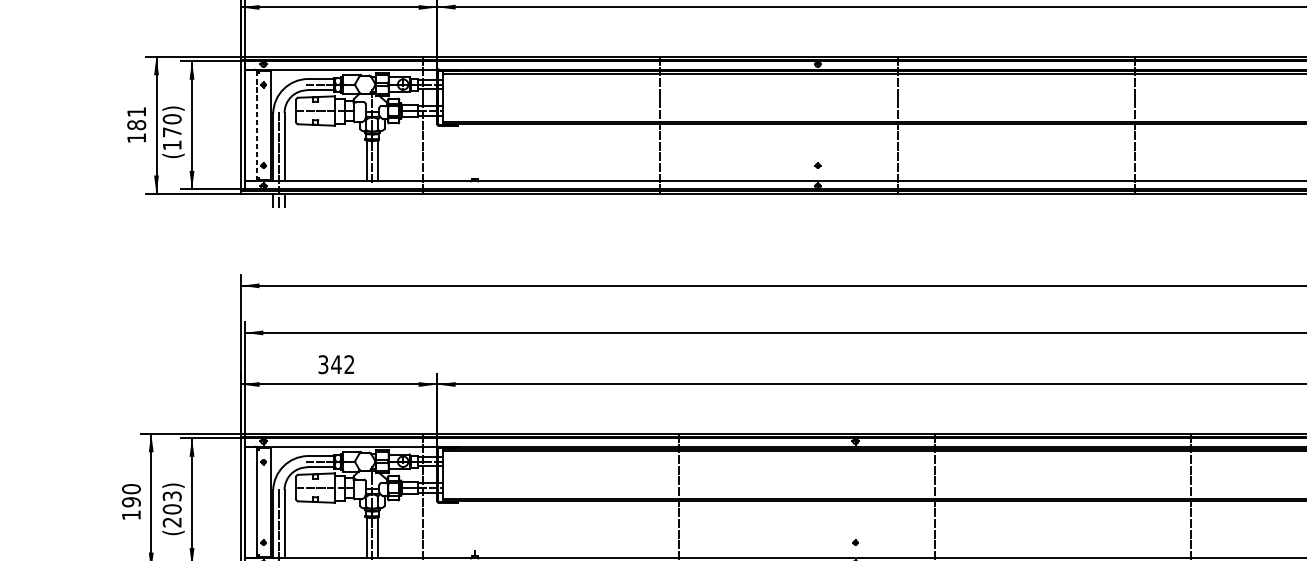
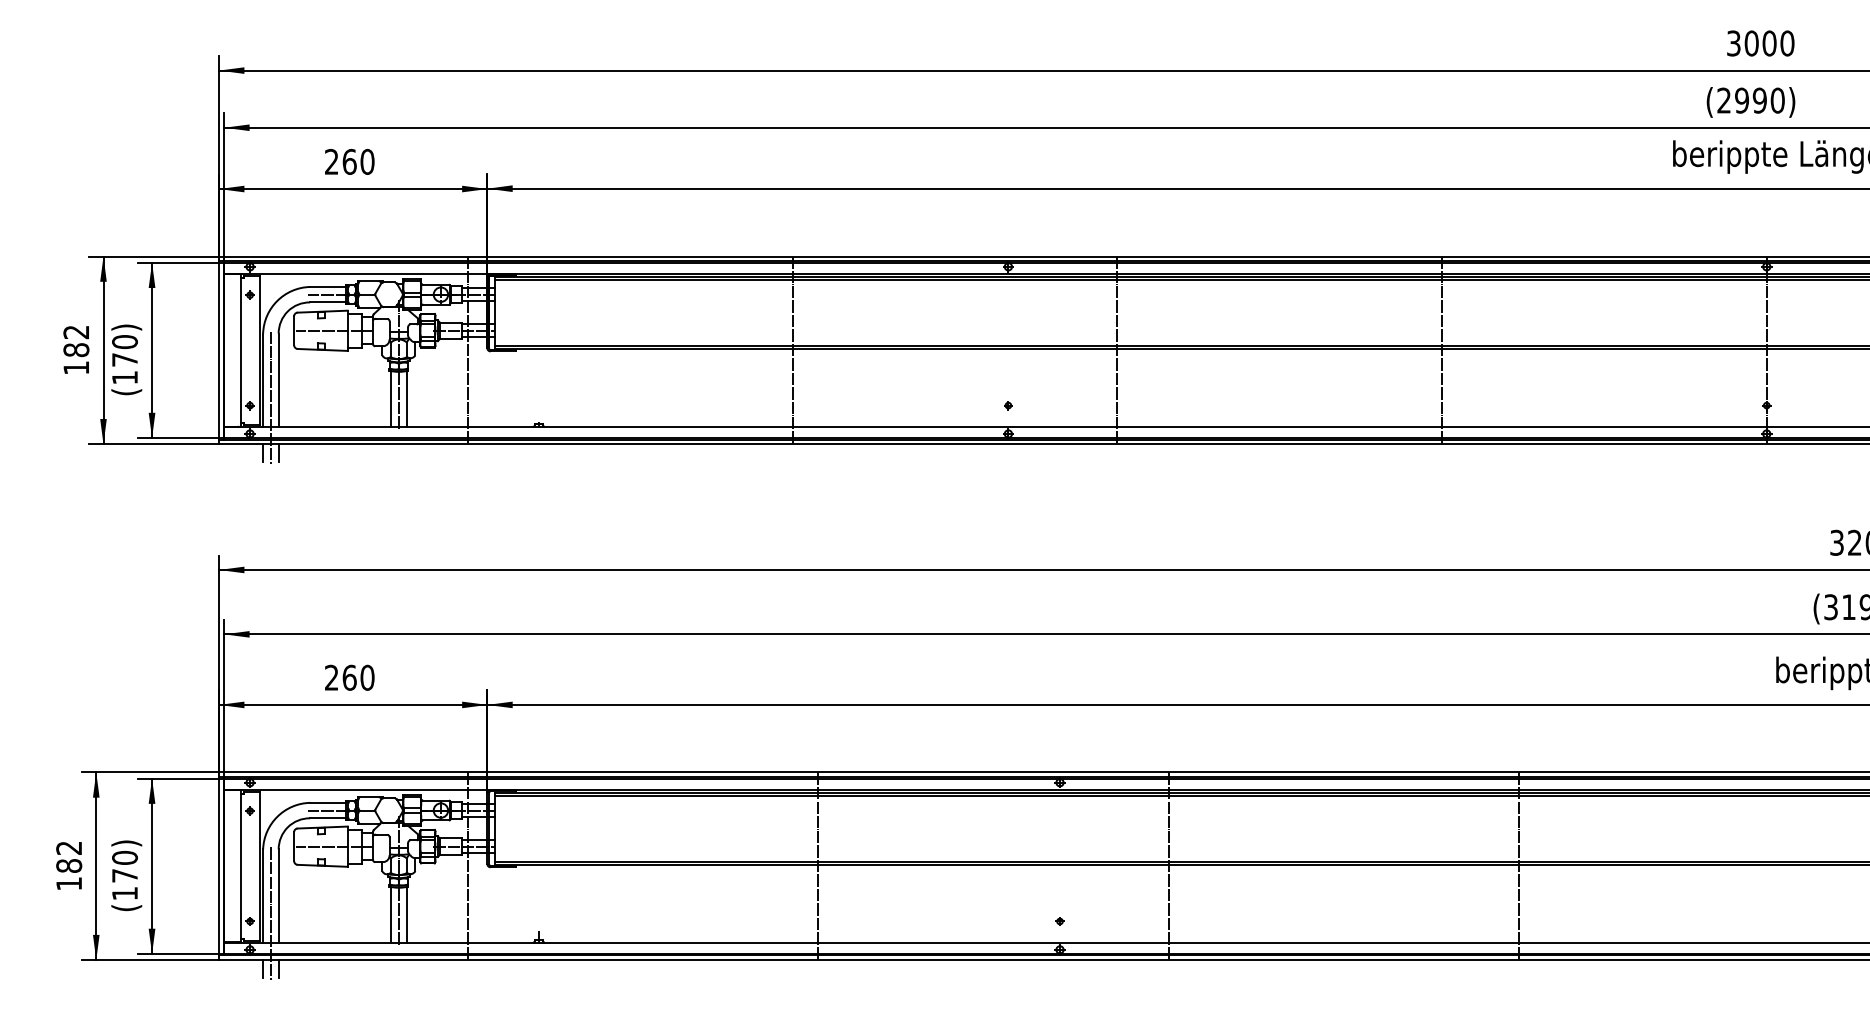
text: (136, 112) -> (75, 332), 181 -> 182
line: (256, 124) -> (240, 349), dashed -> solid
text: (336, 364) -> (349, 677), 342 -> 260
text: (131, 495) -> (69, 857), 190 -> 182
text: (172, 509) -> (125, 875), 203 -> 170

